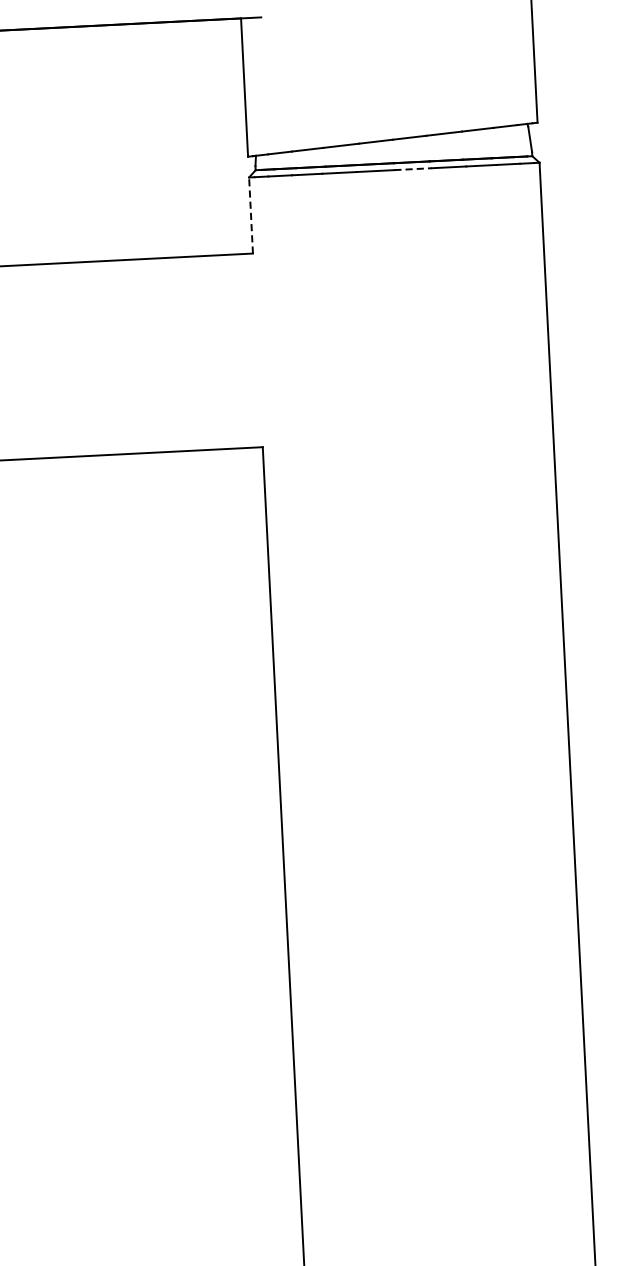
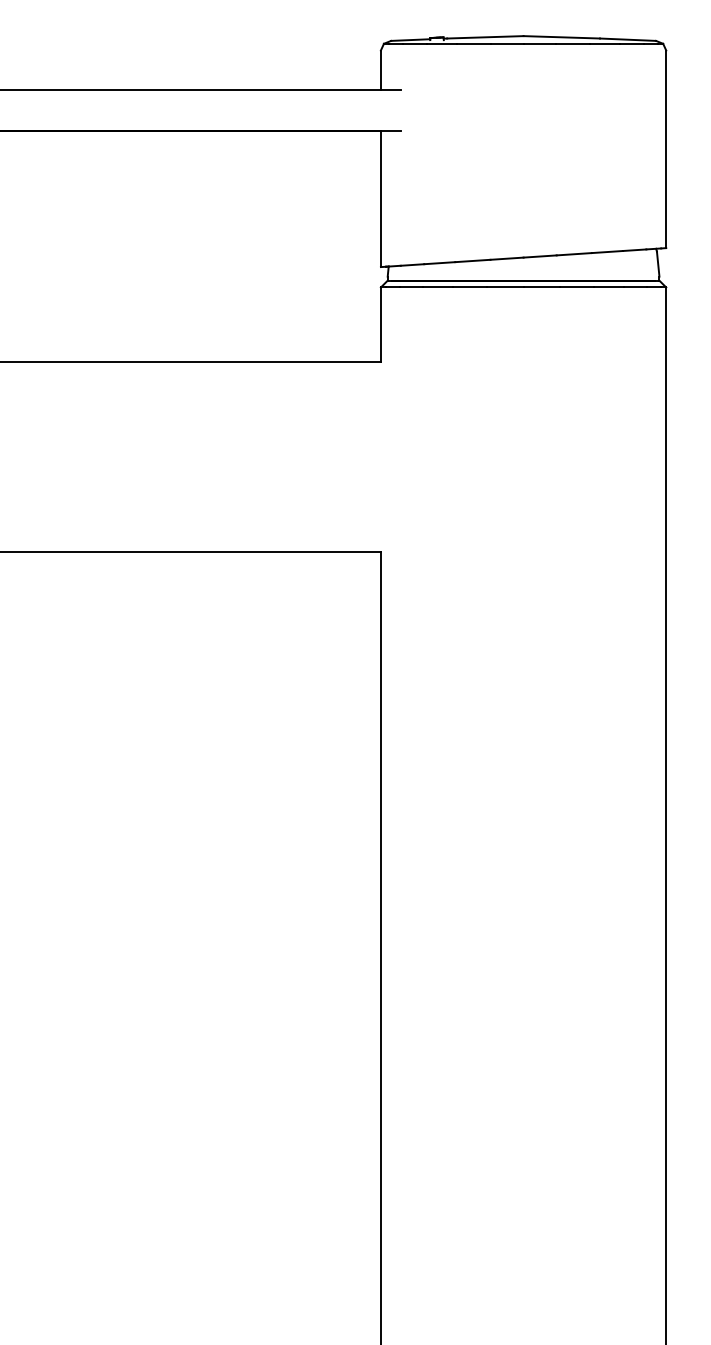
line: (413, 169) -> (542, 287), dashed -> solid
line: (250, 215) -> (380, 324), dashed -> solid

